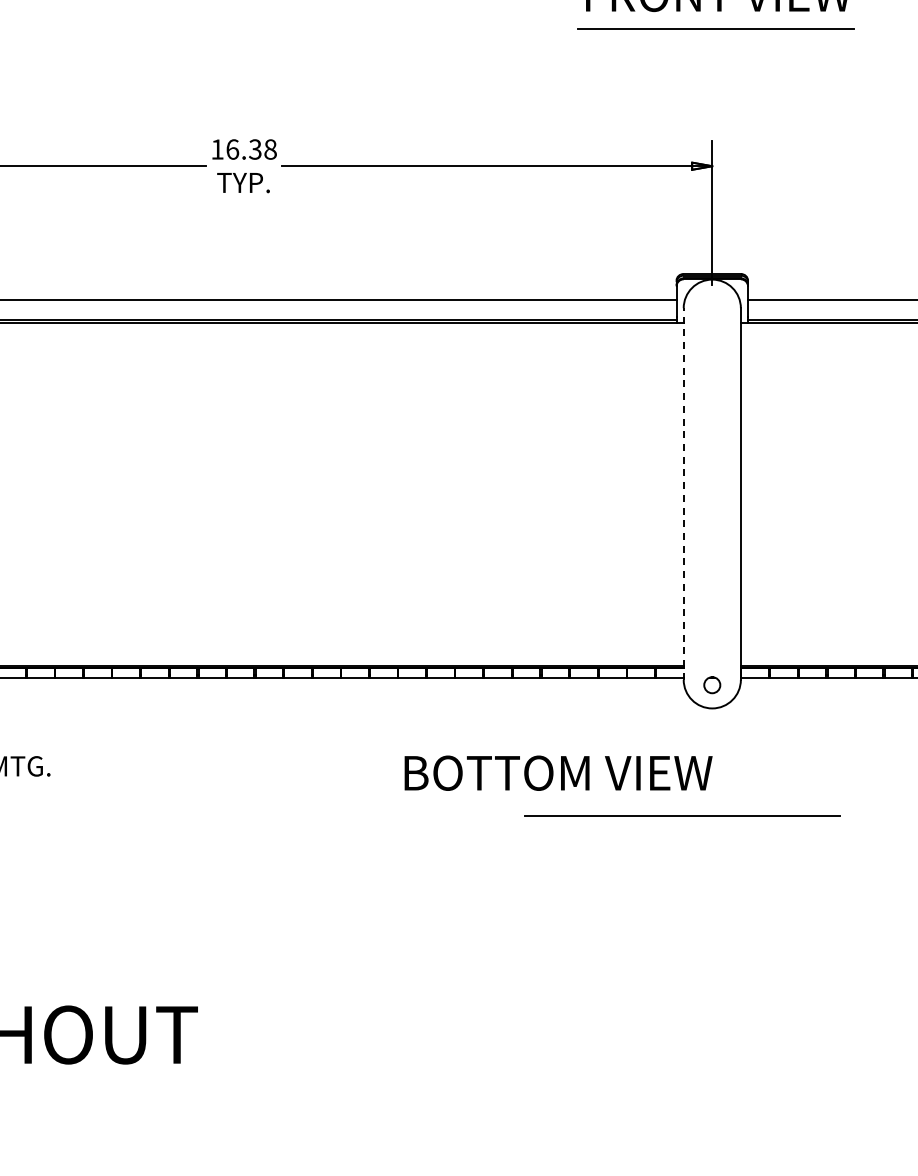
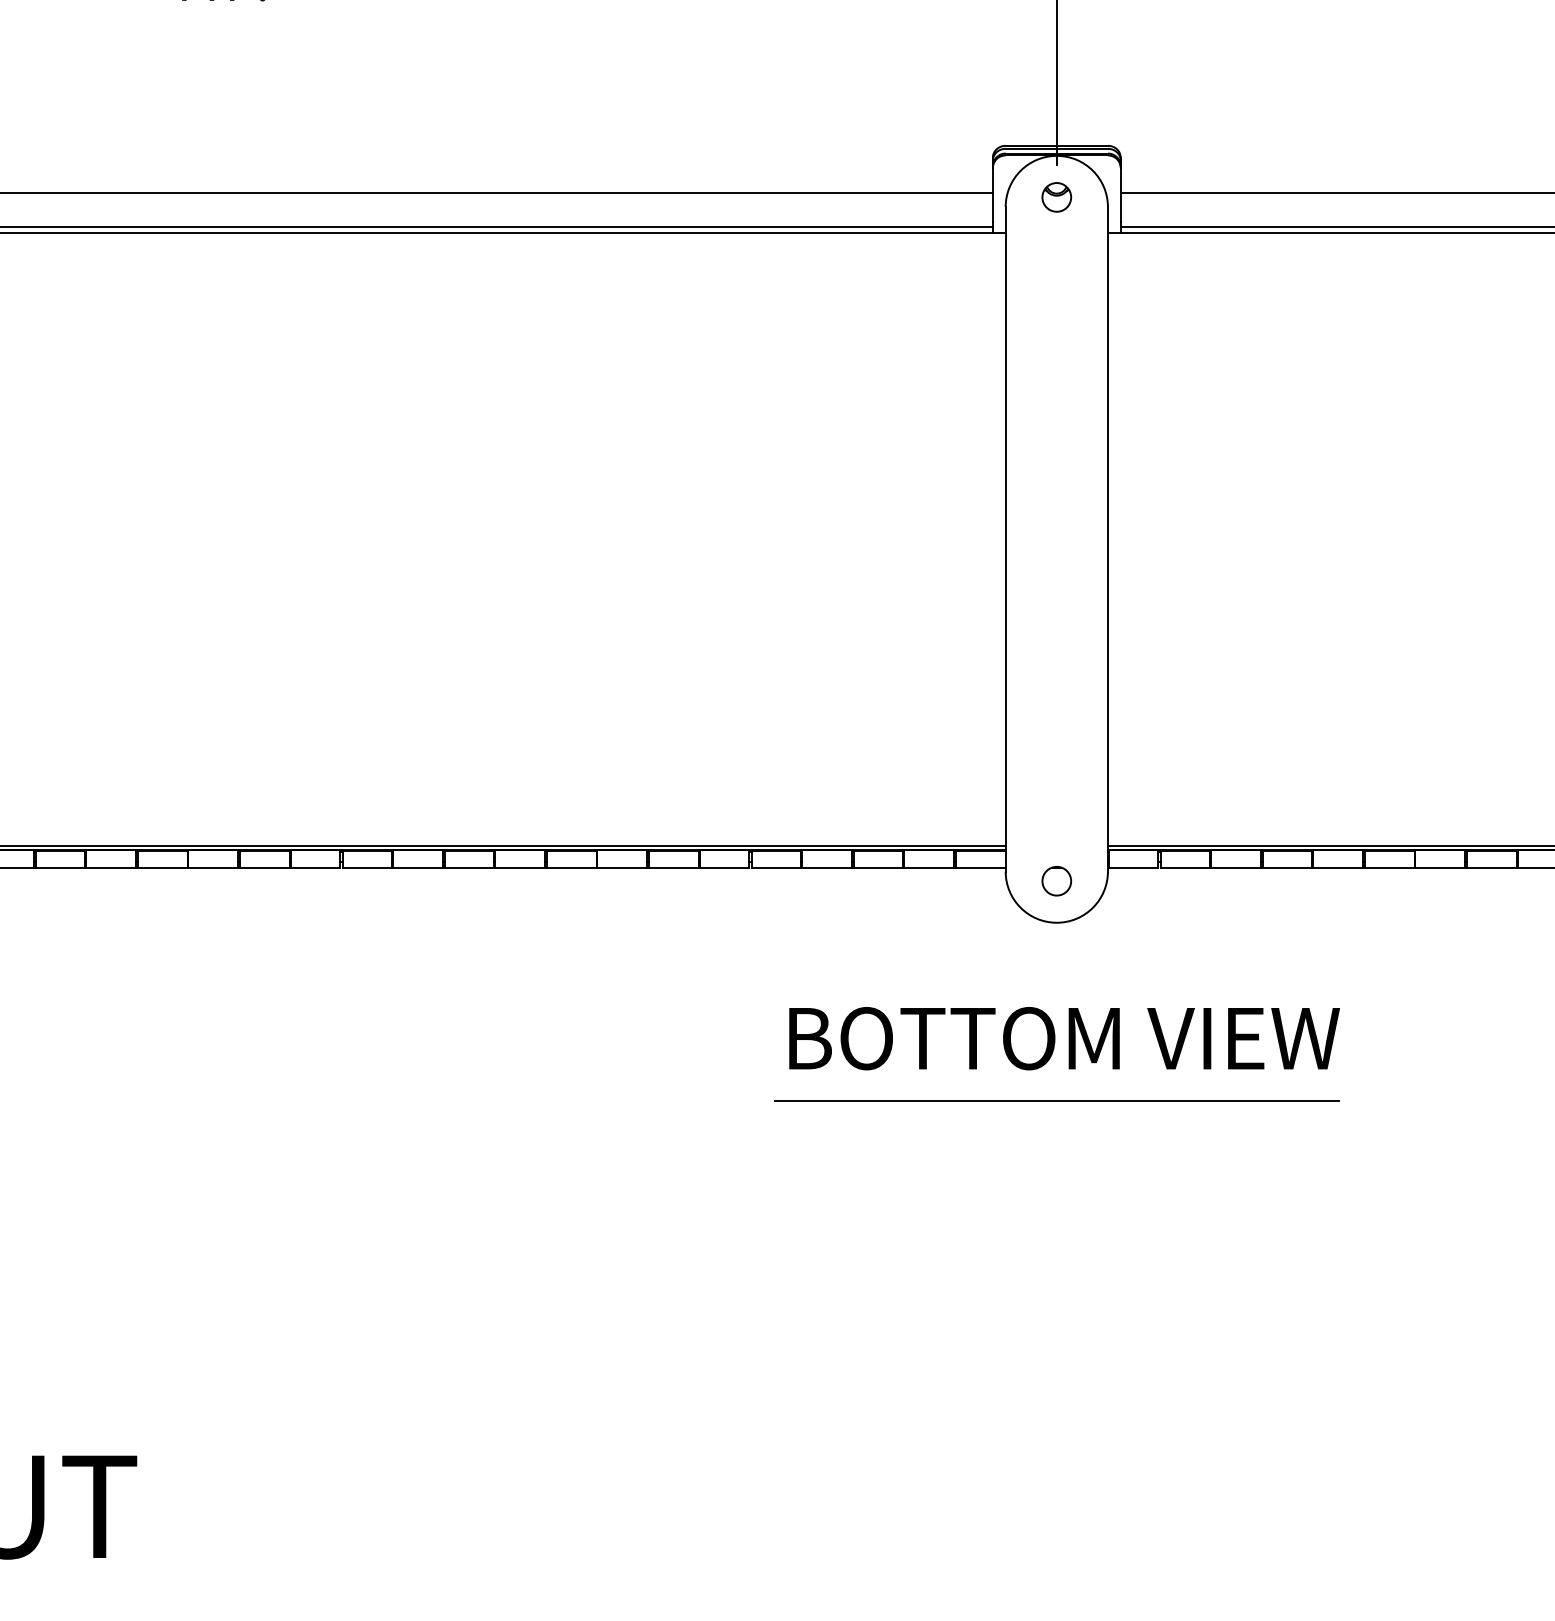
part: (712, 302) -> (1057, 196), added
line: (683, 494) -> (1005, 540), dashed -> solid
text: (558, 772) -> (1064, 1037), moved
line: (682, 815) -> (1057, 1099), moved

